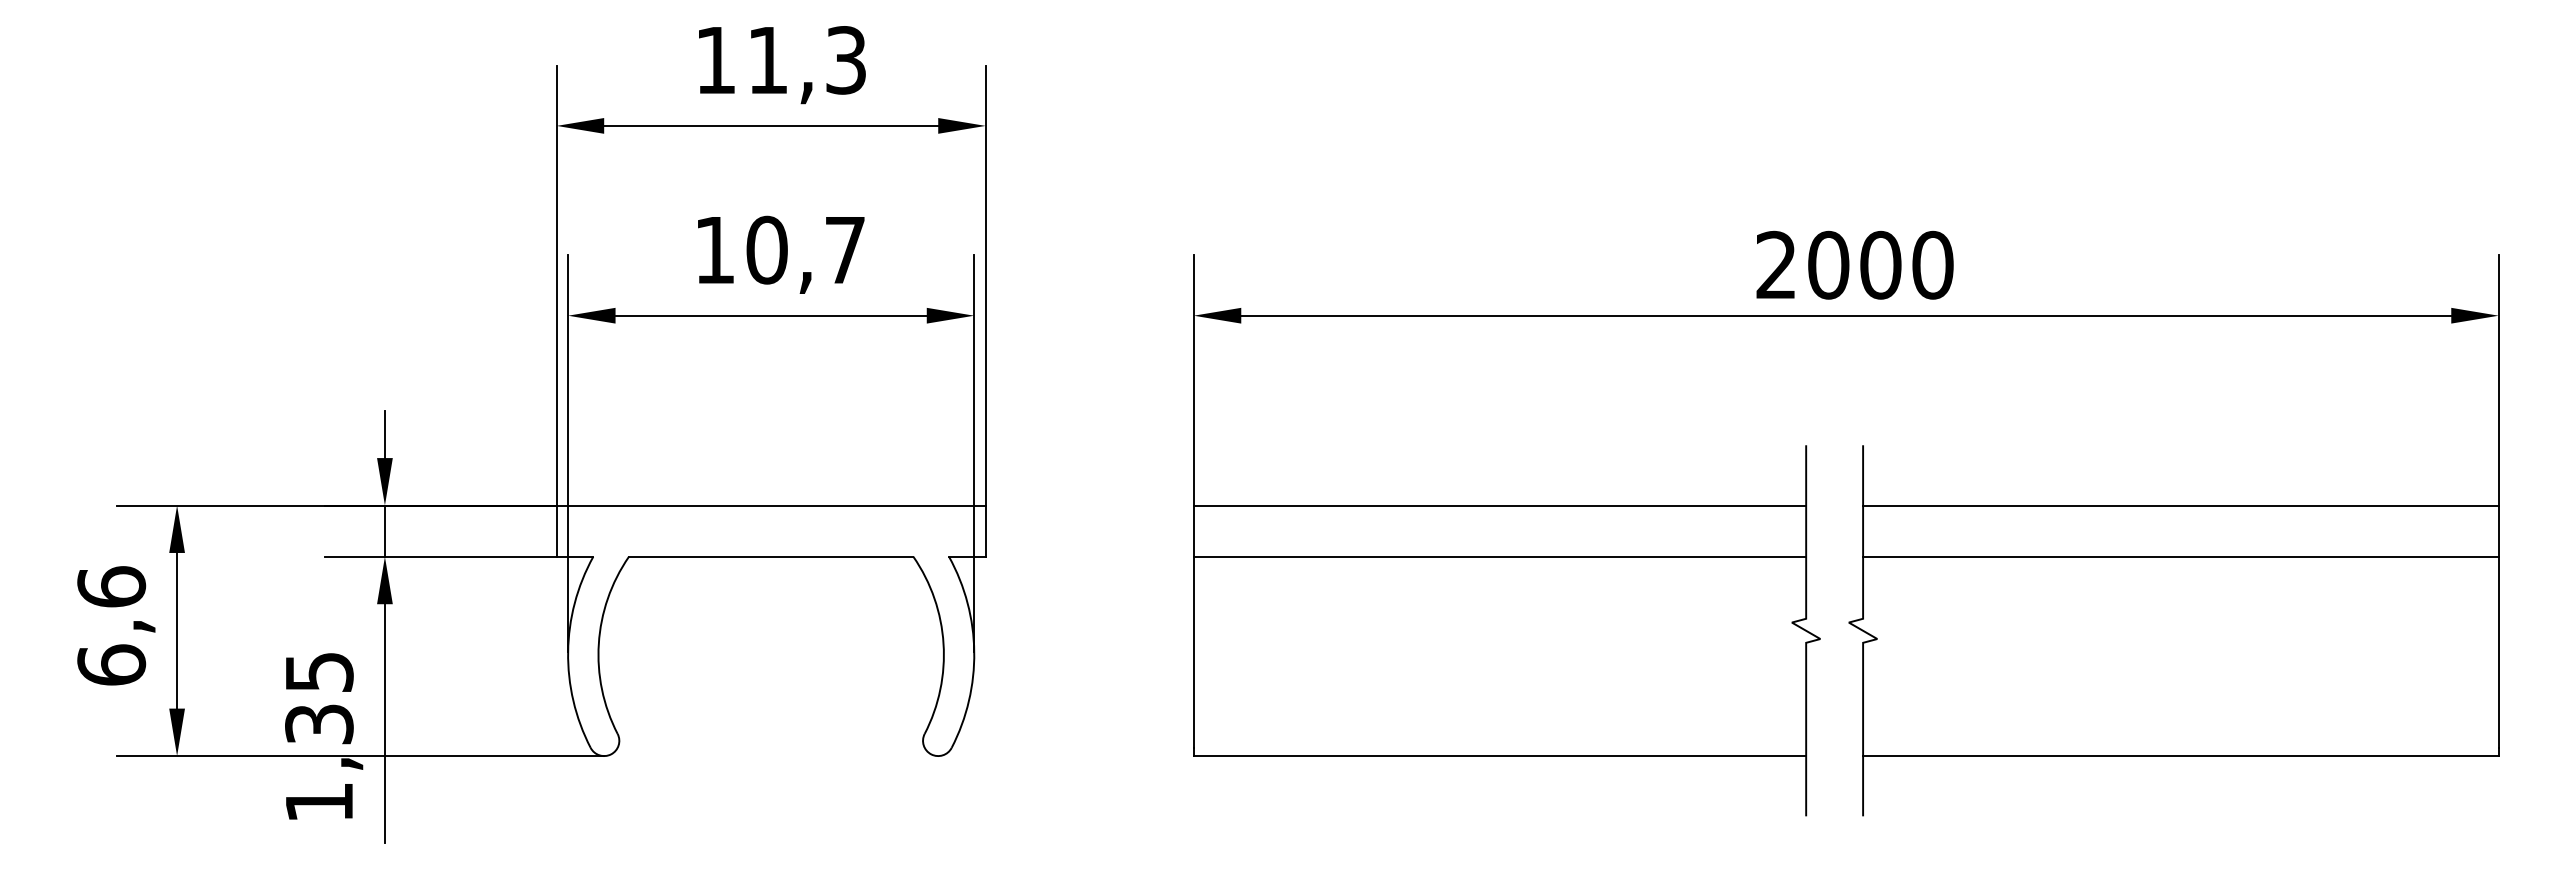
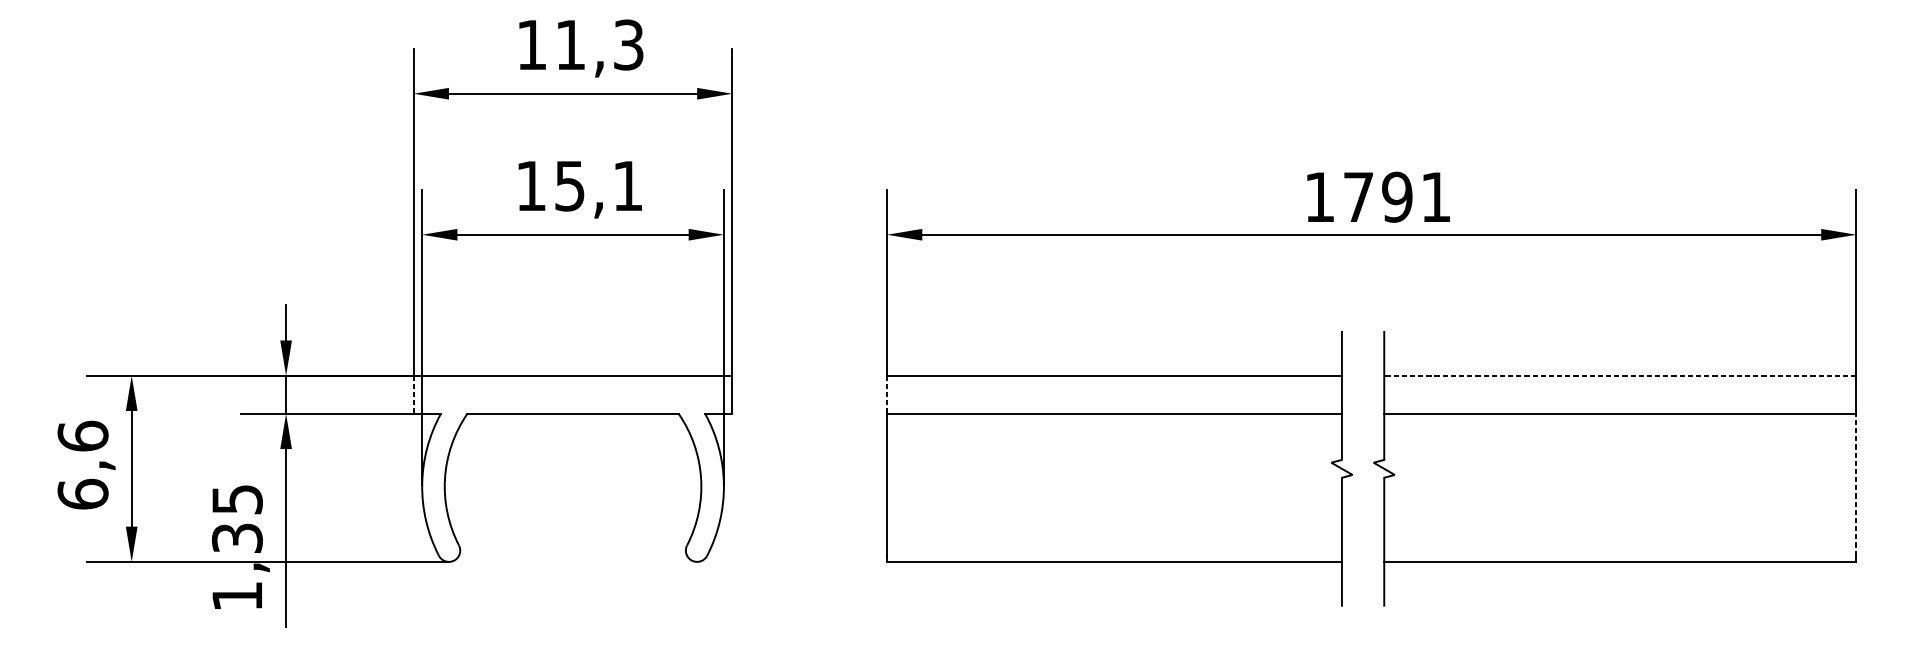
text: (805, 249) -> (598, 185), 10,7 -> 15,1
text: (1854, 264) -> (1377, 196), 2000 -> 1791
line: (2180, 505) -> (1620, 375), solid -> dashed
line: (556, 531) -> (413, 395), solid -> dashed
line: (1193, 531) -> (886, 395), solid -> dashed
line: (2498, 652) -> (1856, 484), solid -> dashed

